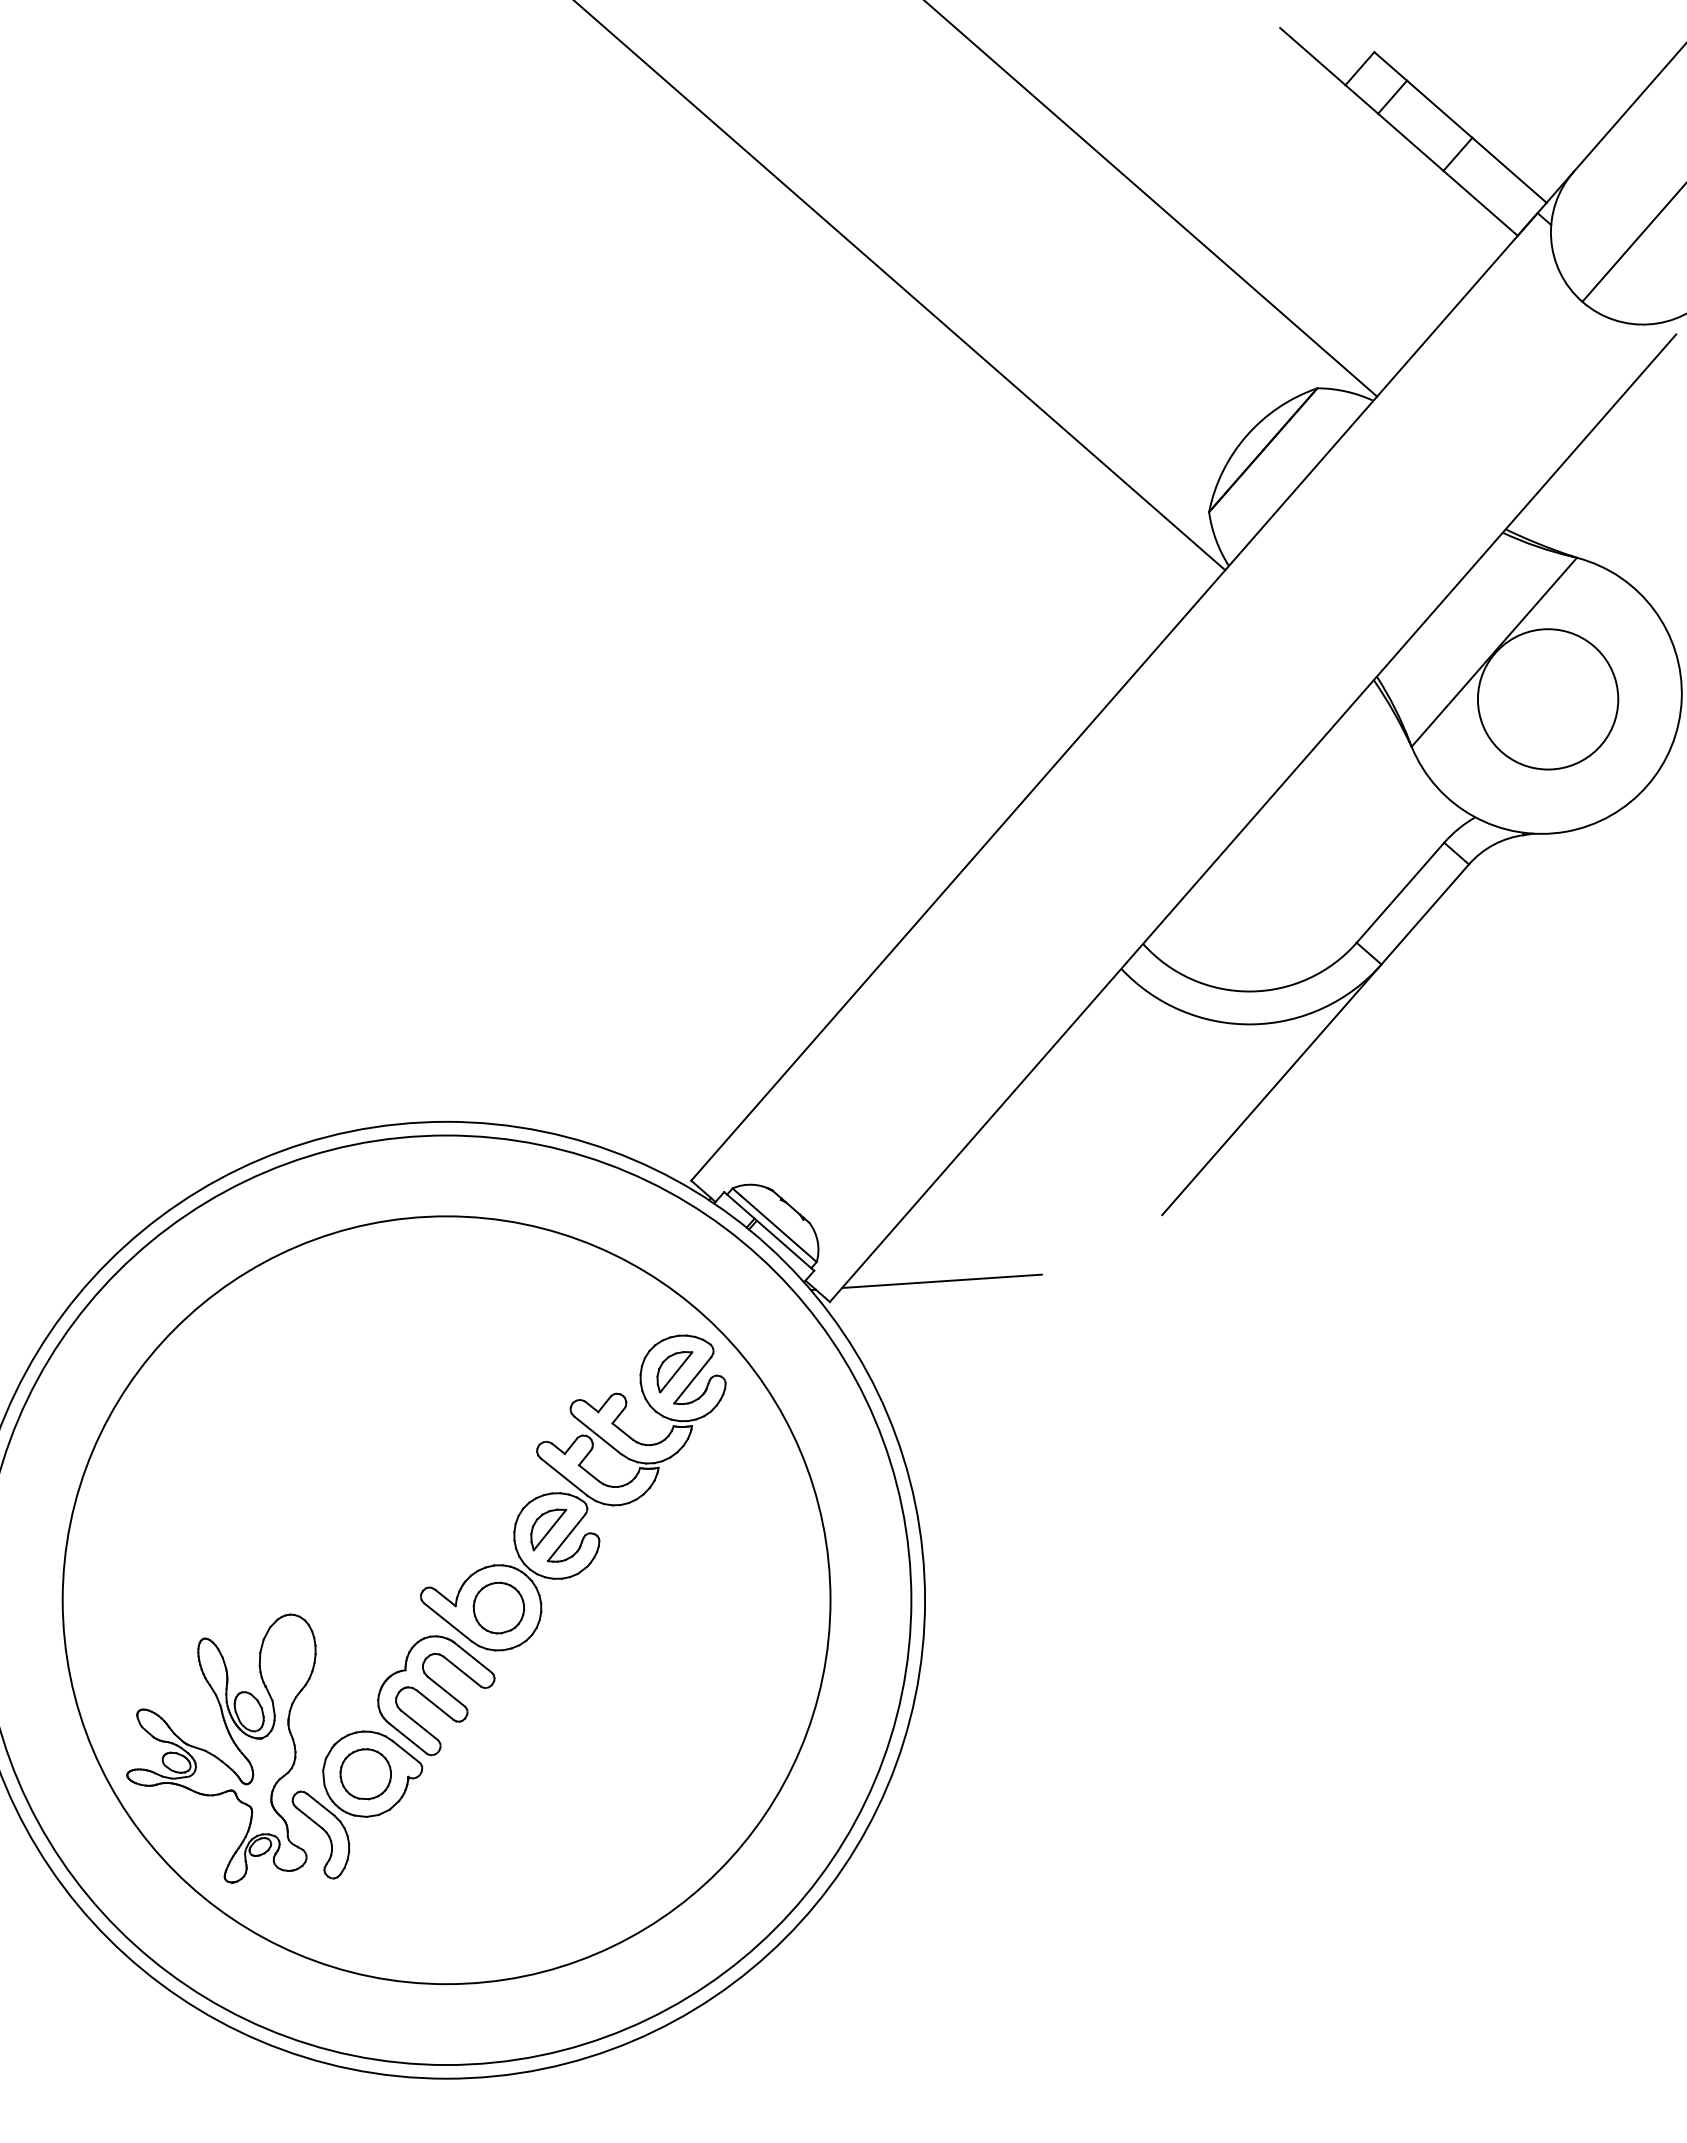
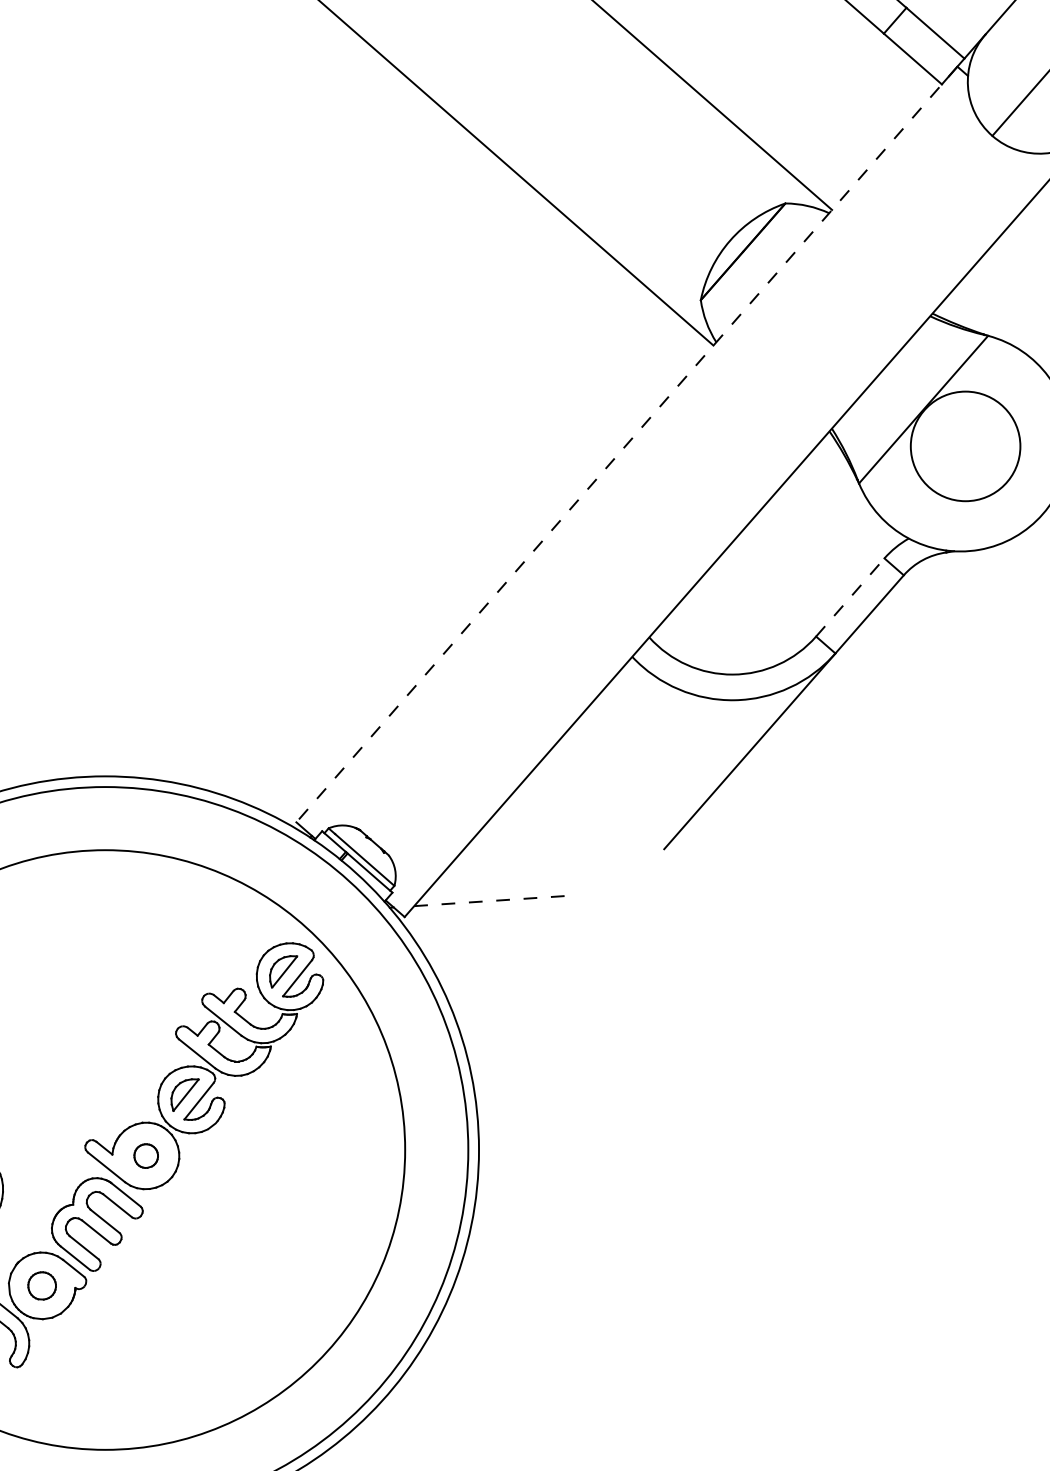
line: (1114, 696) -> (626, 444), solid -> dashed
line: (1400, 892) -> (850, 597), solid -> dashed
line: (942, 1281) -> (492, 901), solid -> dashed
part: (498, 1607) -> (145, 1155), size x0.6
part: (365, 1774) -> (41, 1286), size x0.7

